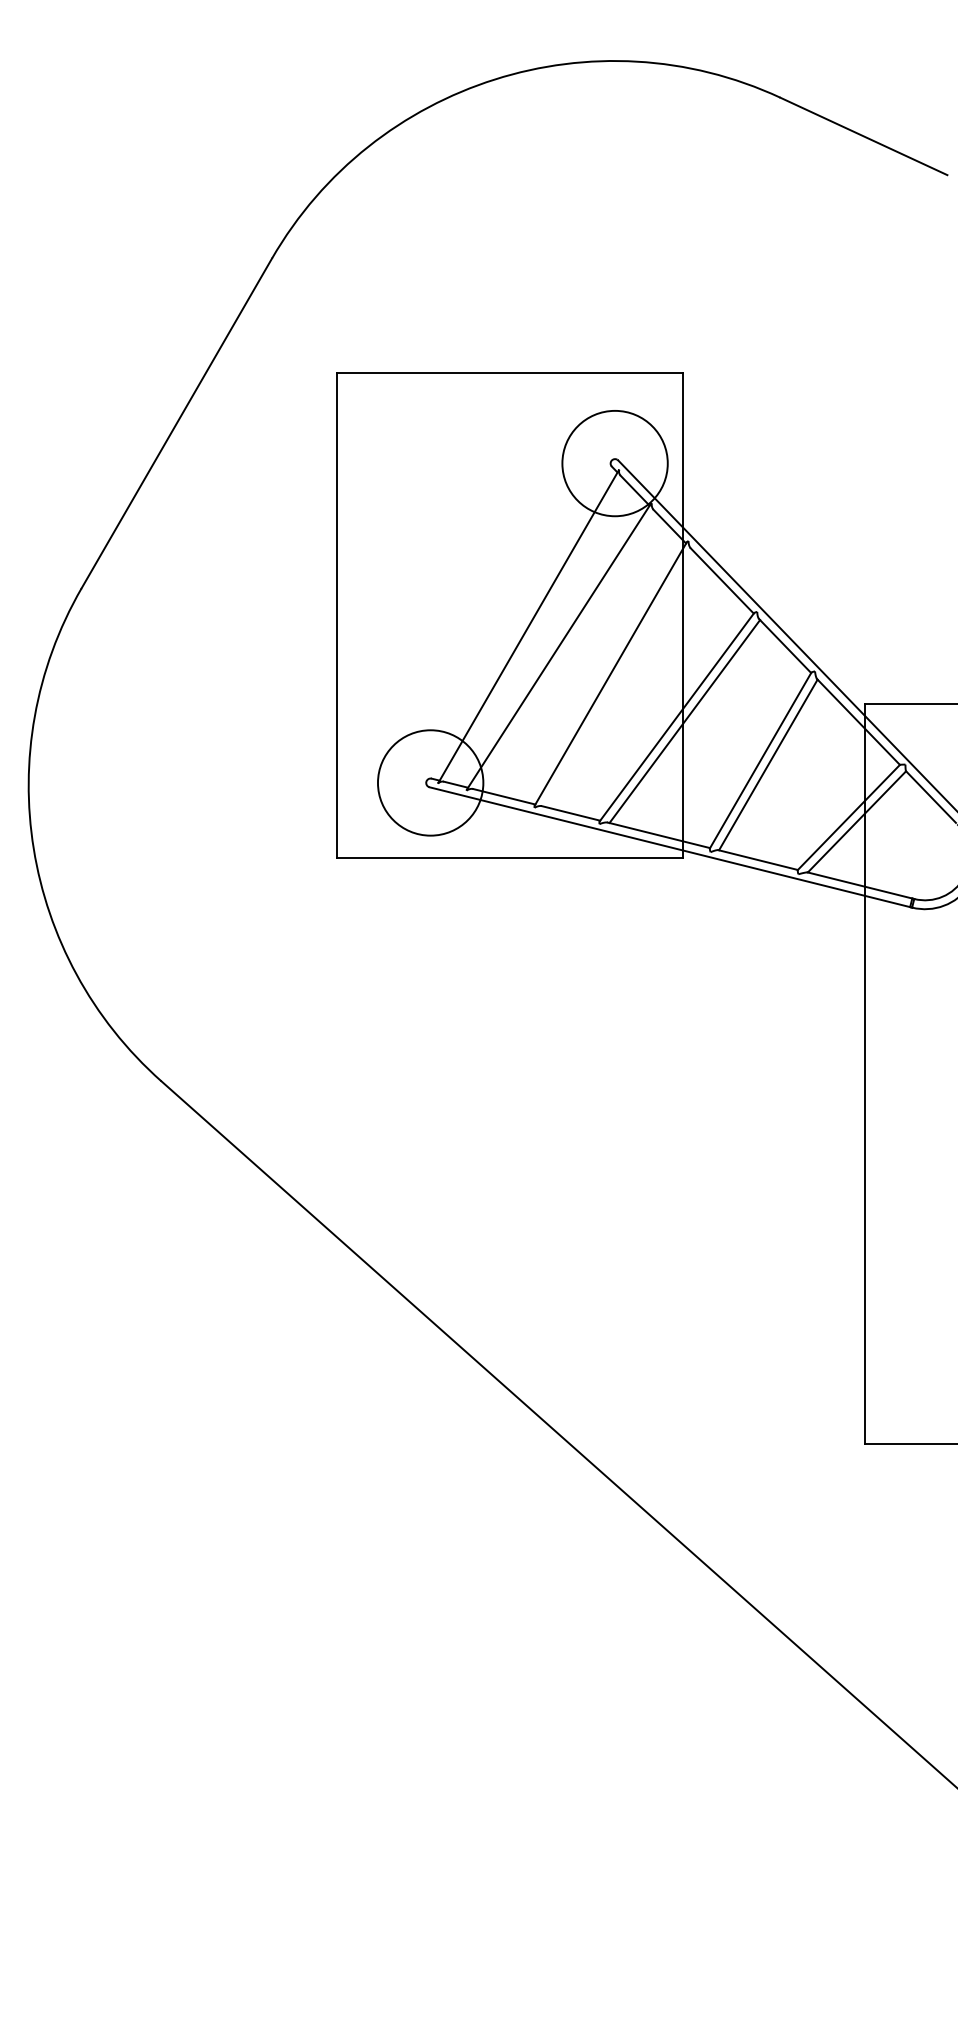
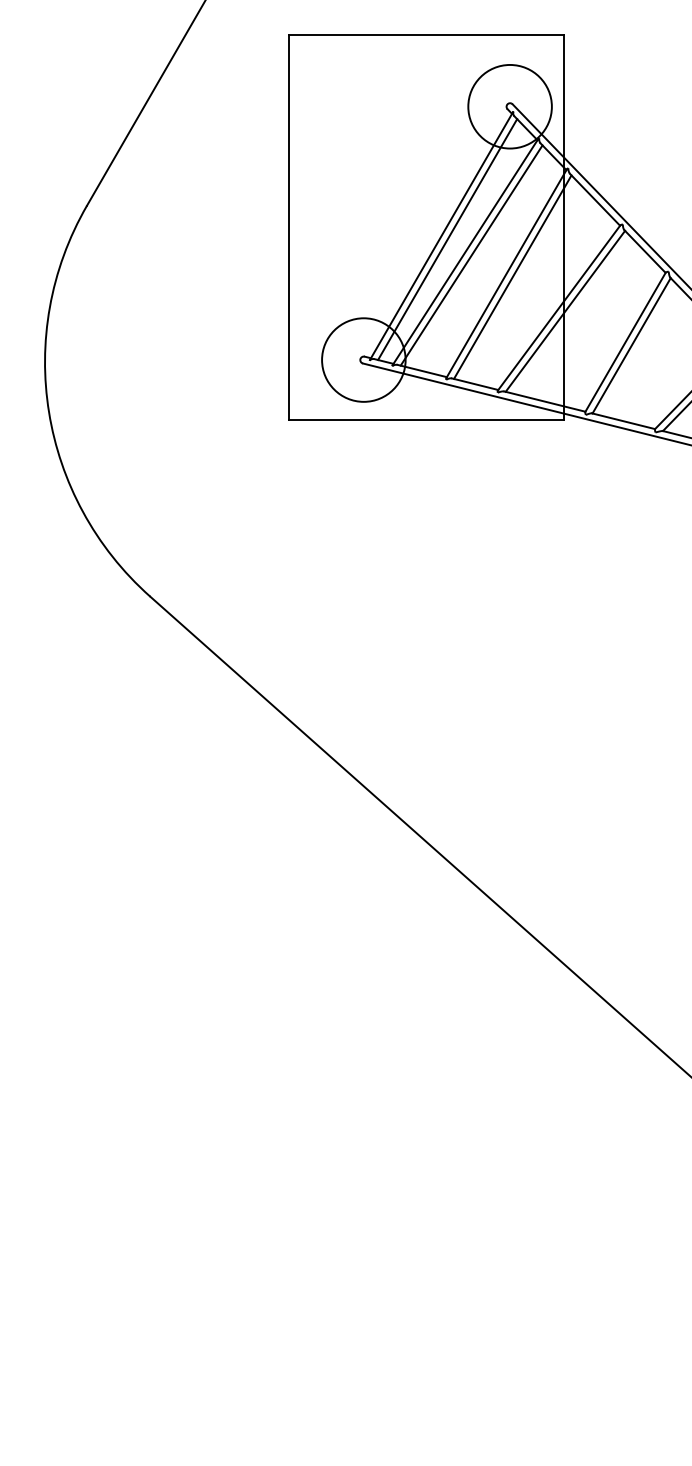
line: (535, 630) -> (446, 239), added
line: (566, 651) -> (471, 255), added
line: (618, 678) -> (512, 277), added

